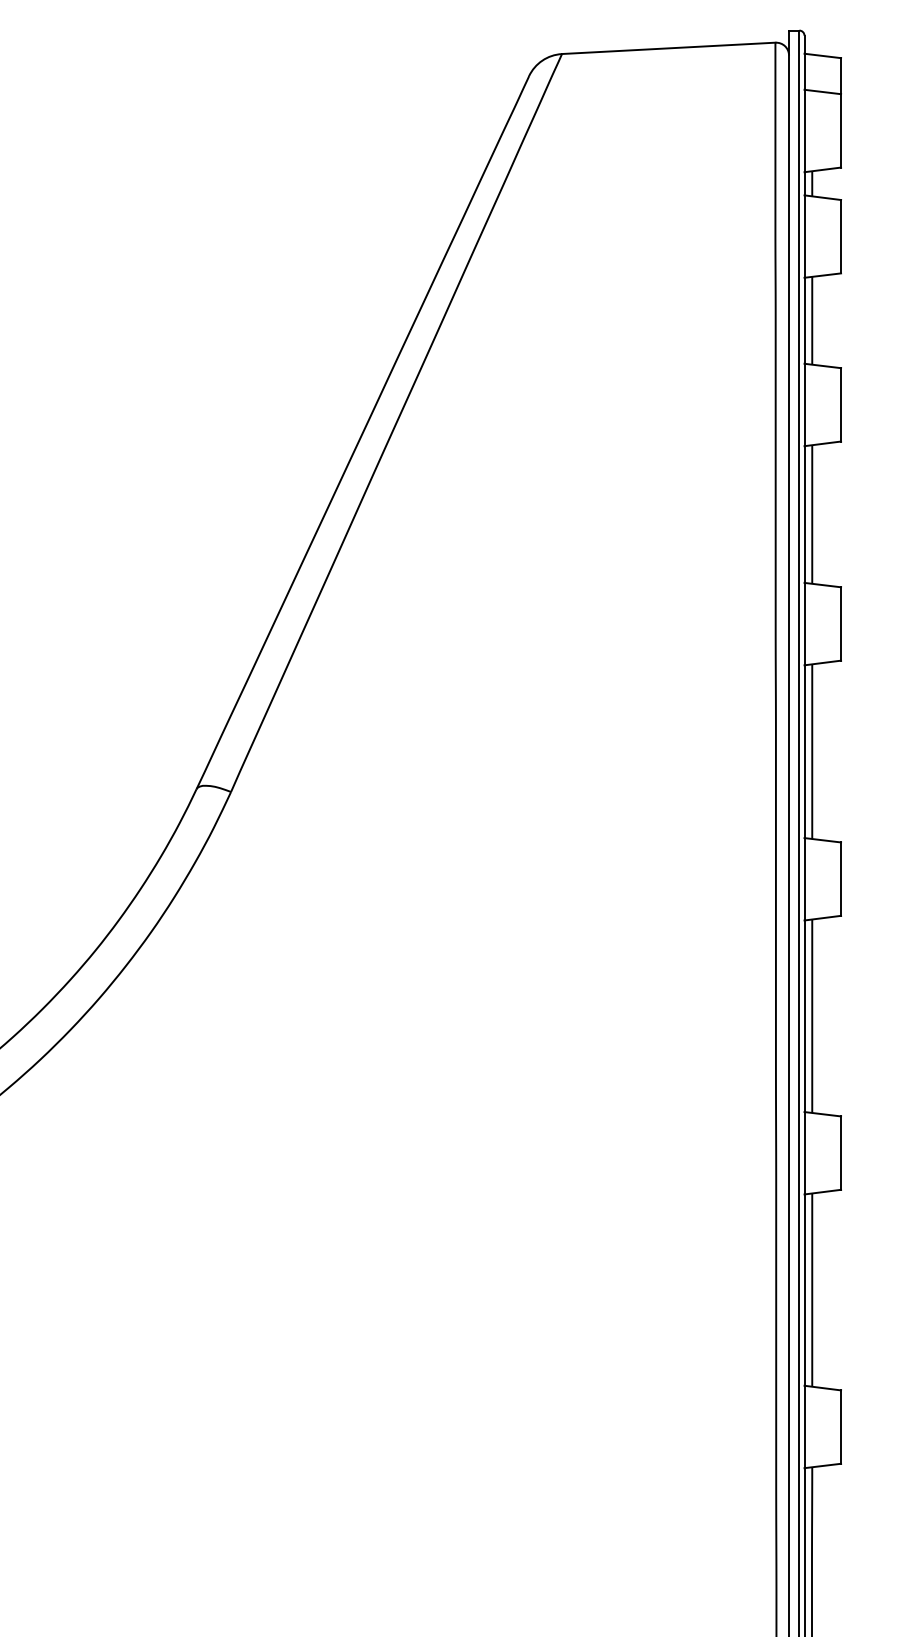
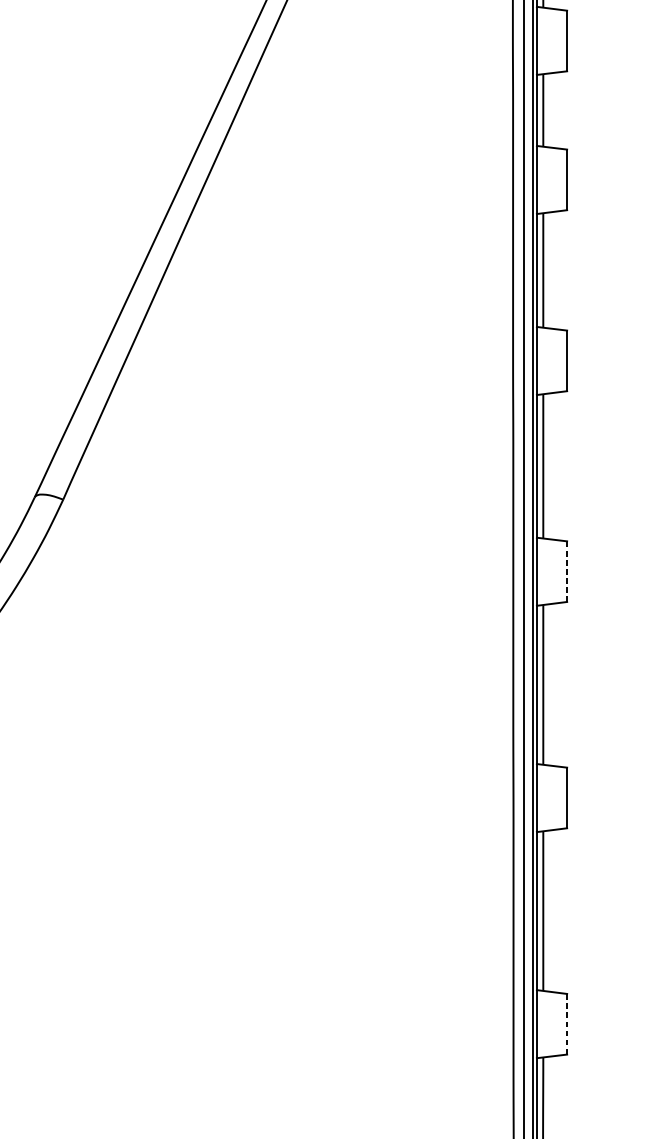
line: (841, 879) -> (567, 571), solid -> dashed
line: (841, 1427) -> (567, 1024), solid -> dashed

